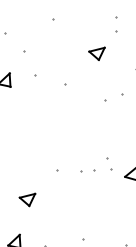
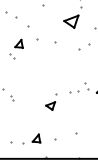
part: (95, 52) -> (70, 21), size x1.6
part: (26, 198) -> (50, 105), moved

